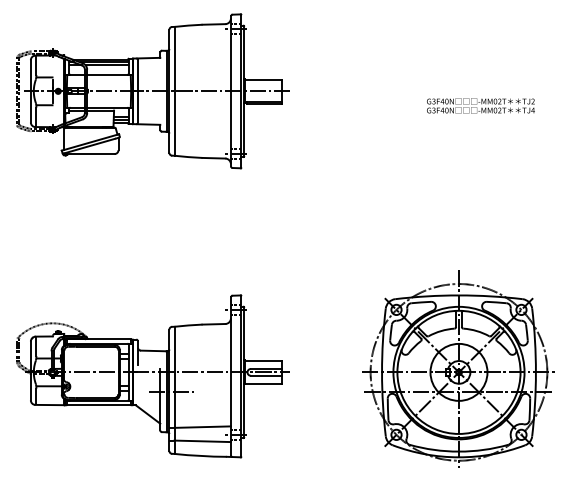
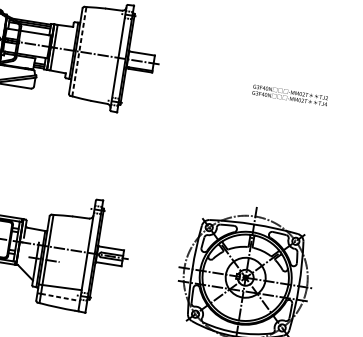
line: (174, 90) -> (79, 51), solid -> dashed
line: (203, 441) -> (61, 297), solid -> dashed

